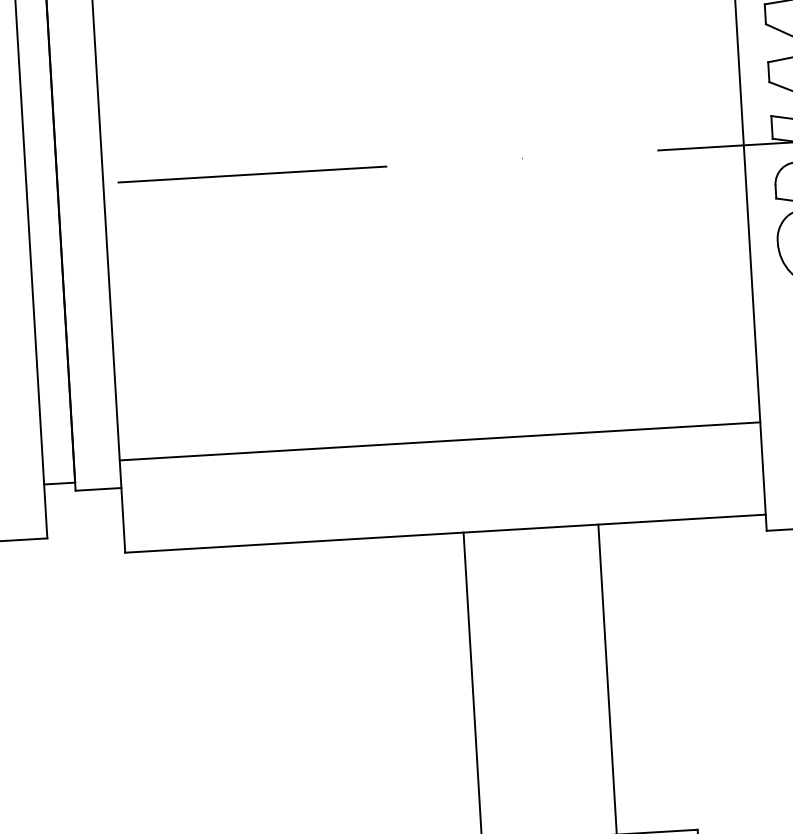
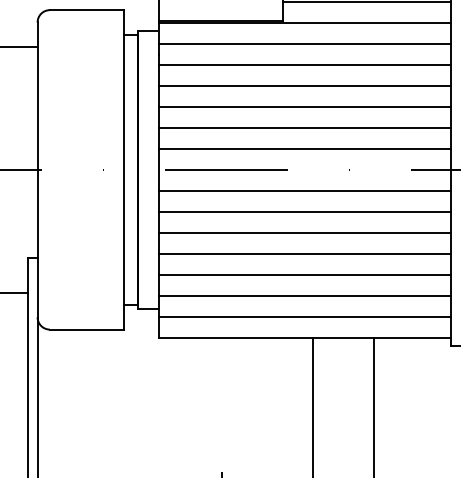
line: (415, 25) -> (304, 106), added
line: (417, 71) -> (304, 127), added
line: (420, 117) -> (304, 148), added
line: (426, 209) -> (304, 190), added
line: (428, 255) -> (304, 211), added
line: (431, 303) -> (304, 233), added
line: (434, 350) -> (304, 254), added
line: (437, 396) -> (304, 275), added
line: (442, 488) -> (304, 317), added

